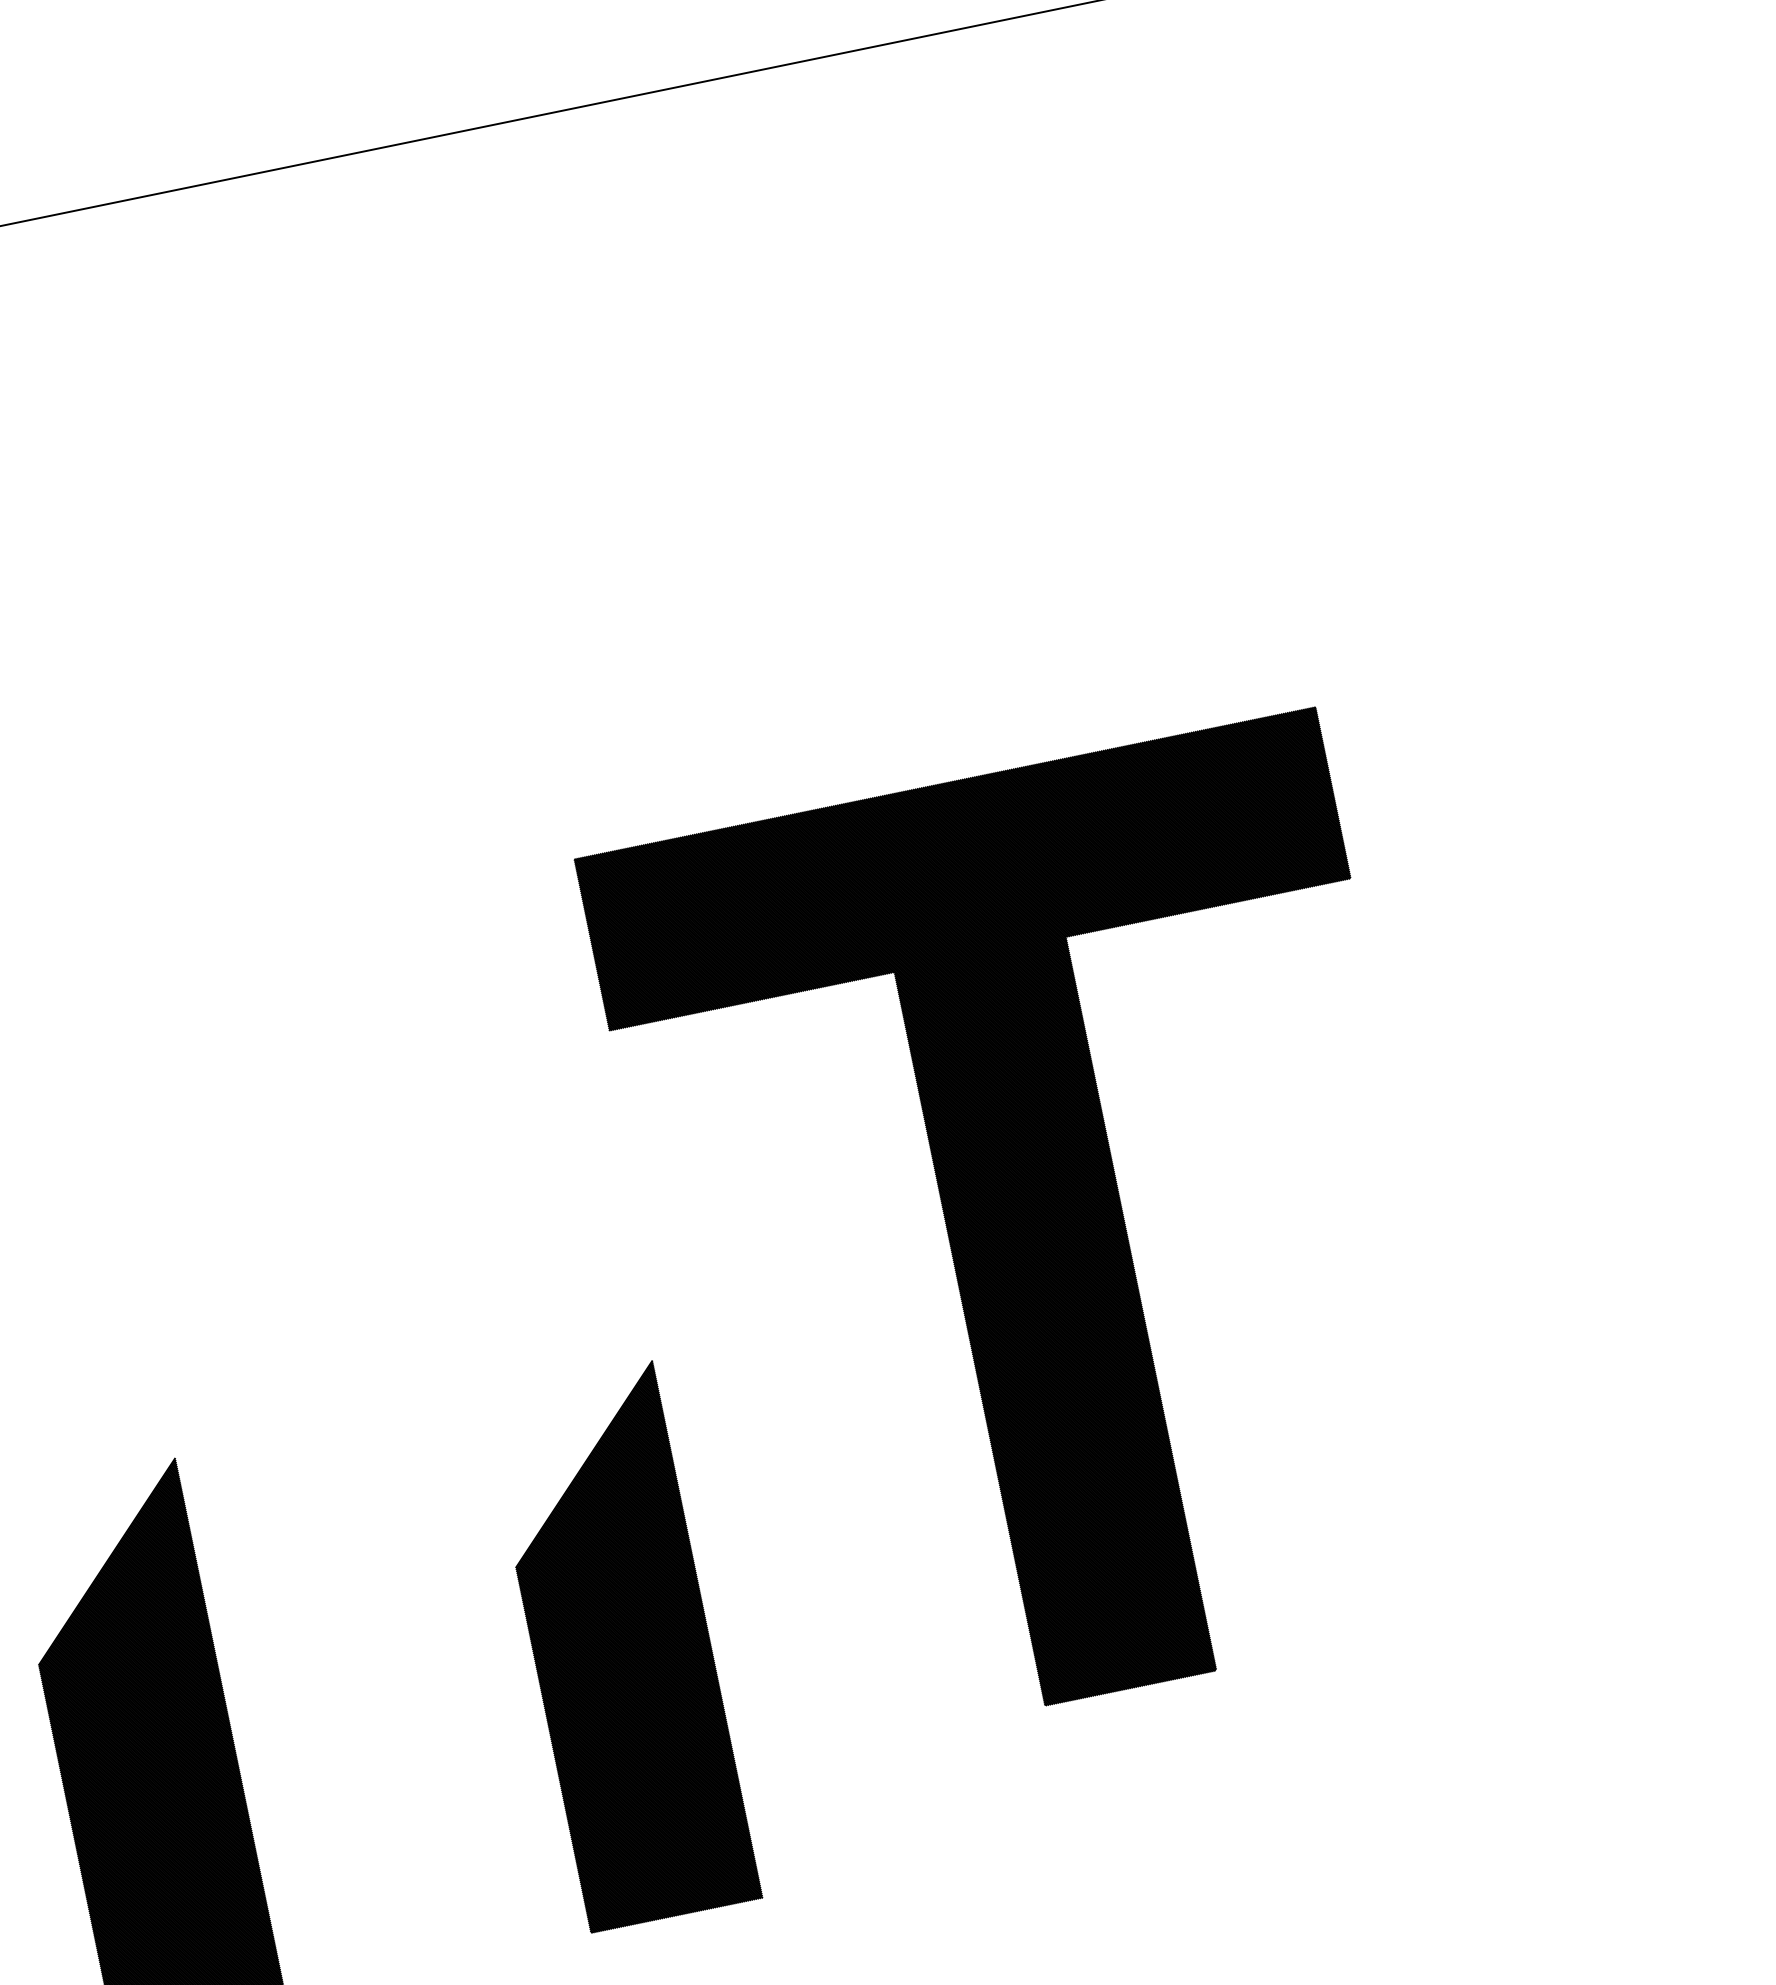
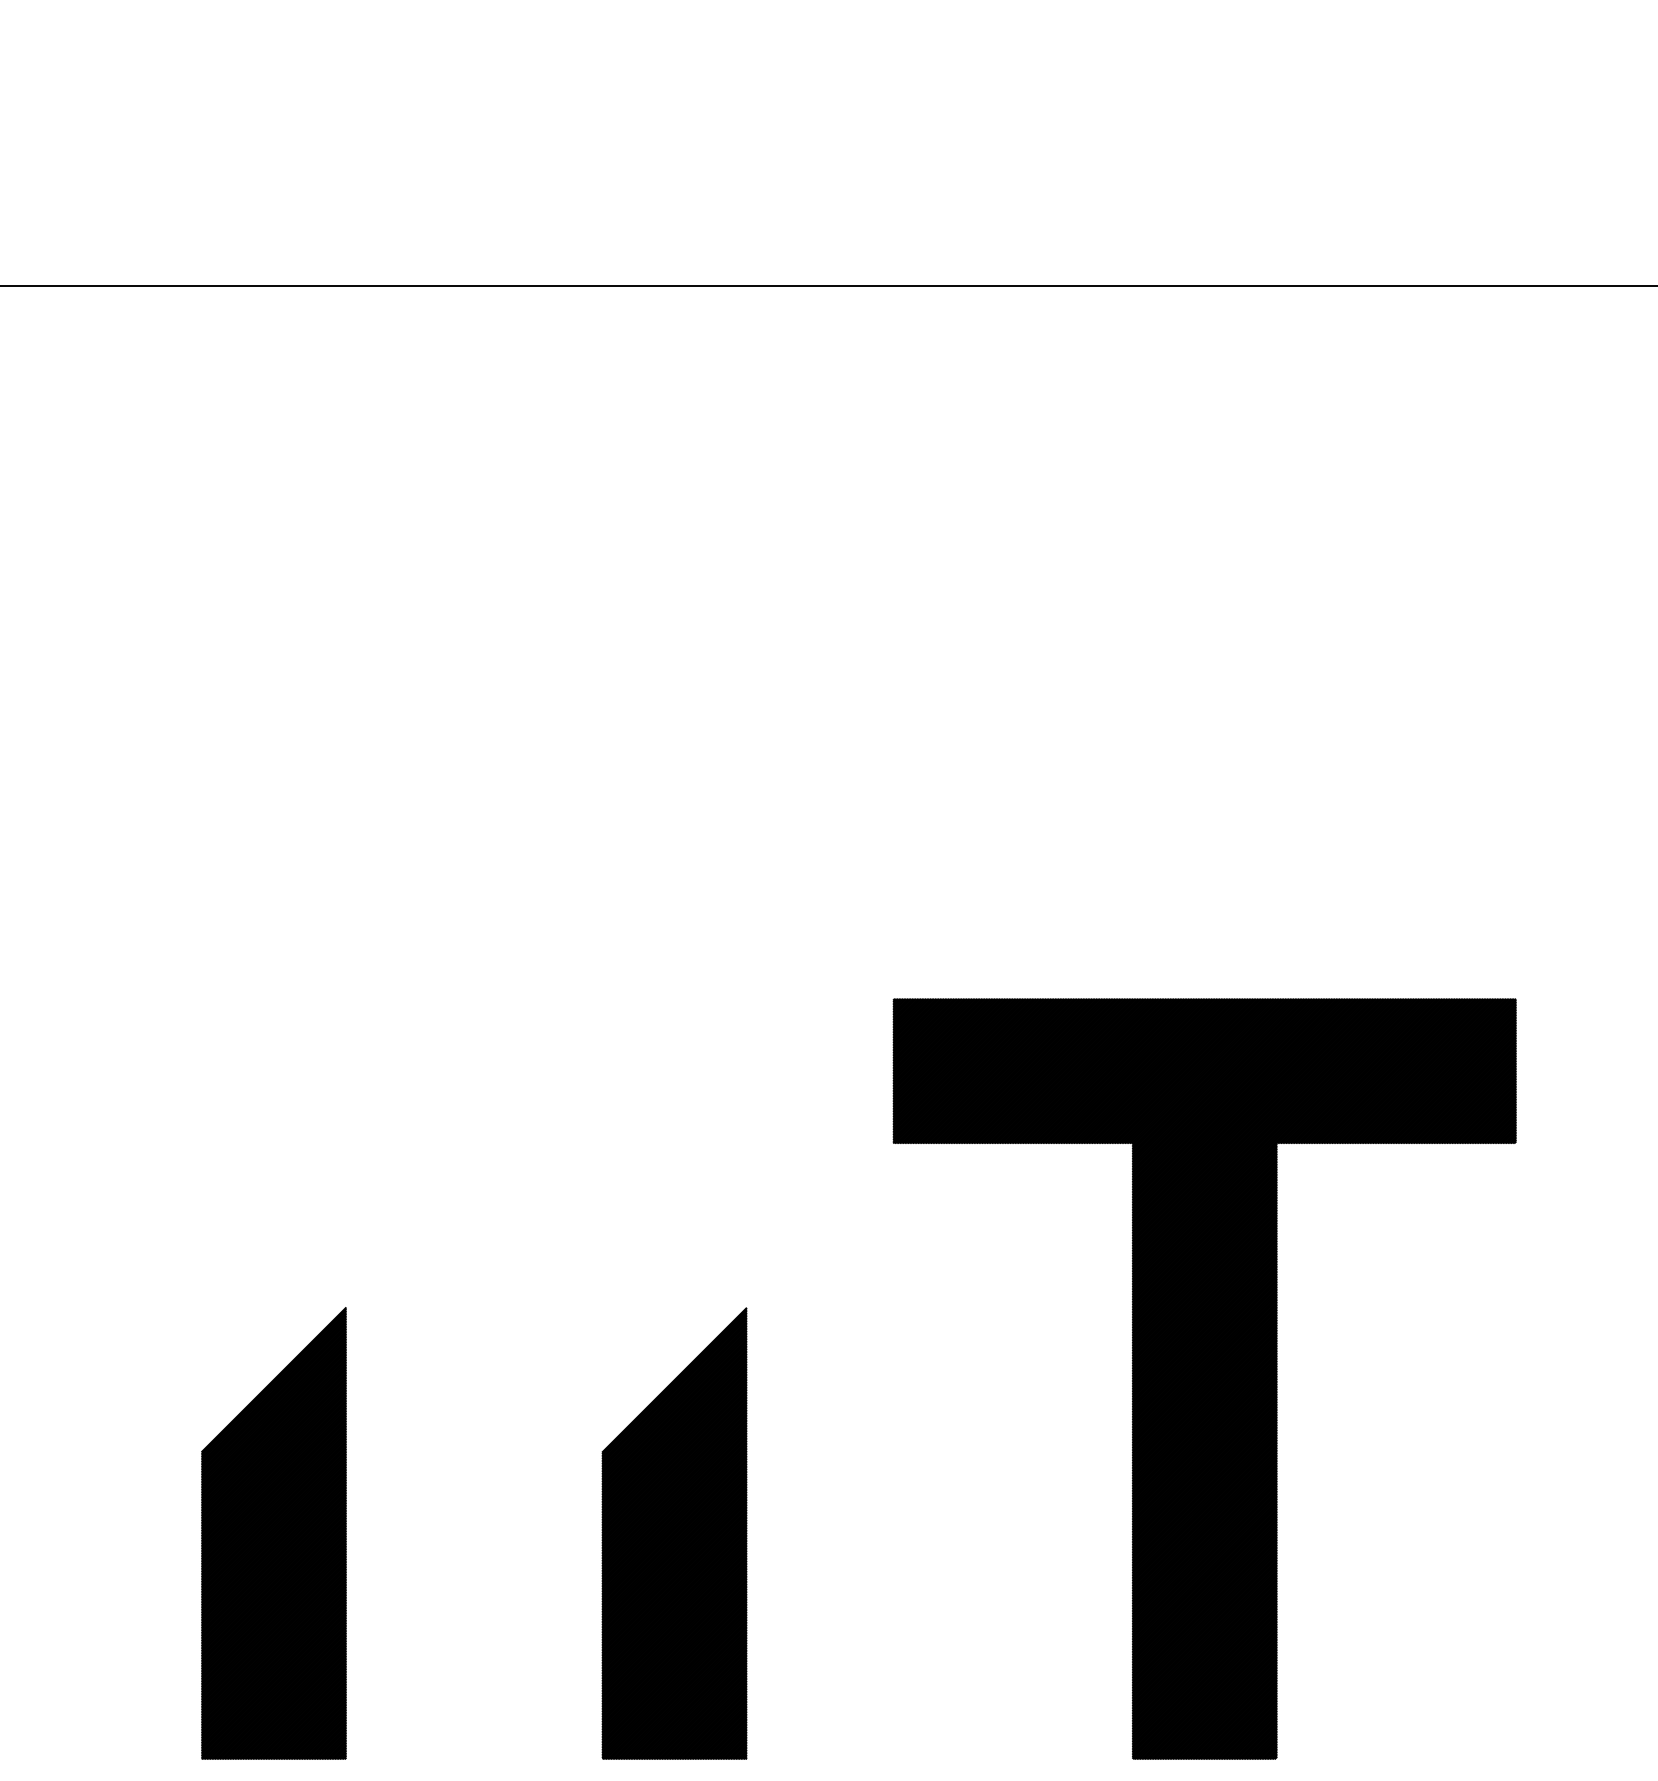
part: (1037, 1235) -> (1204, 1378), moved

